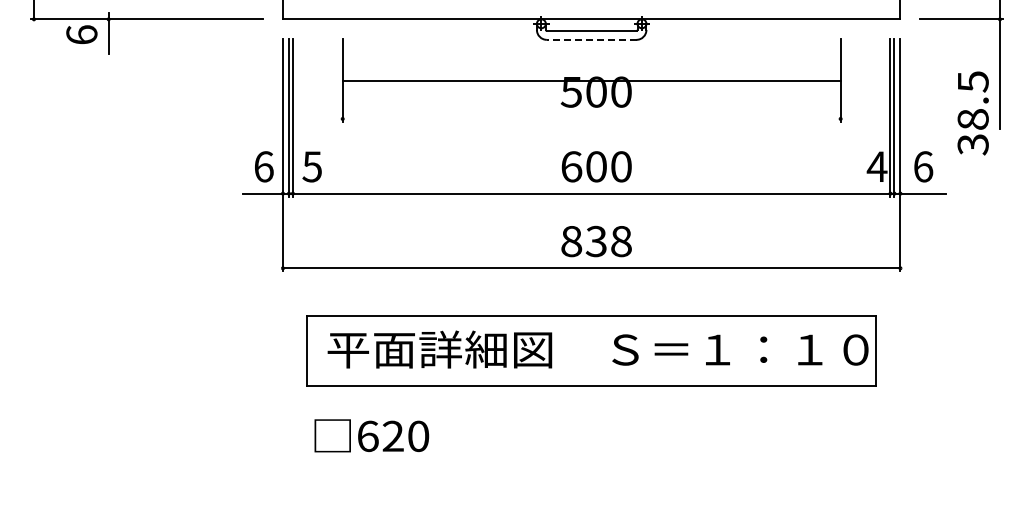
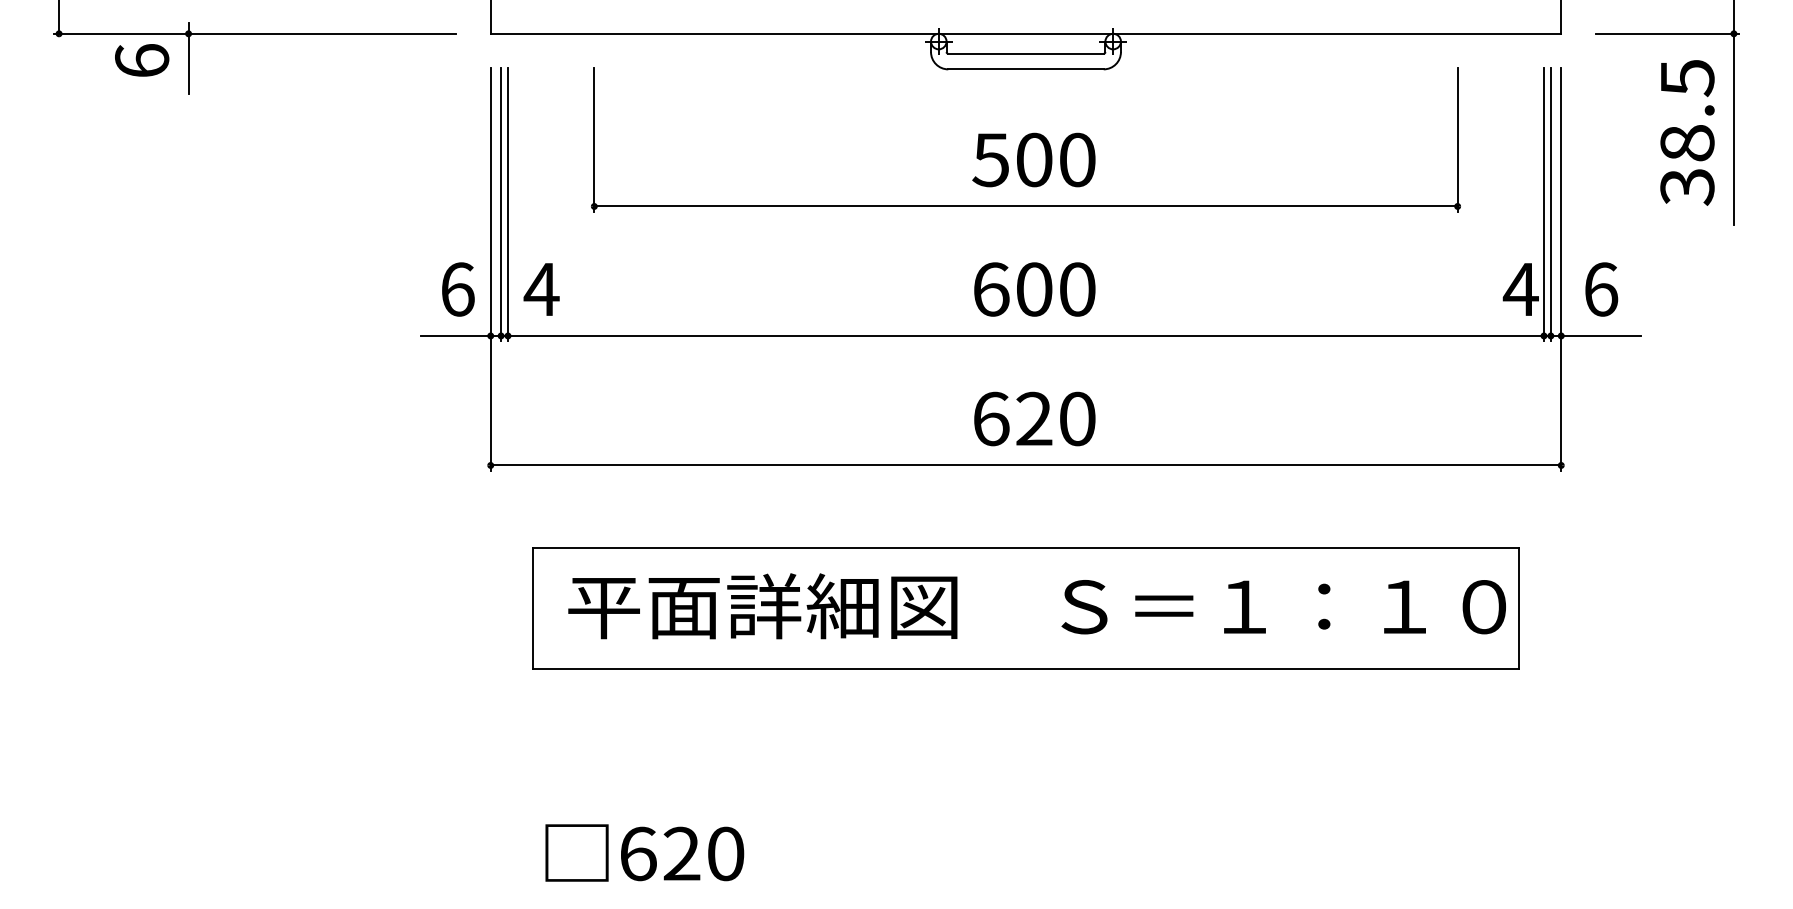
line: (591, 39) -> (1025, 68), dashed -> solid
line: (591, 80) -> (1025, 205), moved
text: (972, 113) -> (1686, 132), moved
text: (312, 166) -> (541, 288), 5 -> 4
text: (596, 241) -> (1034, 418), 838 -> 620
text: (371, 435) -> (644, 852), moved

